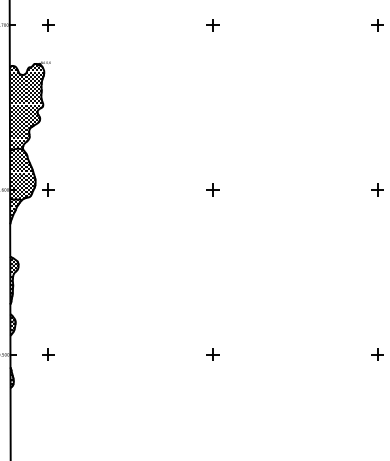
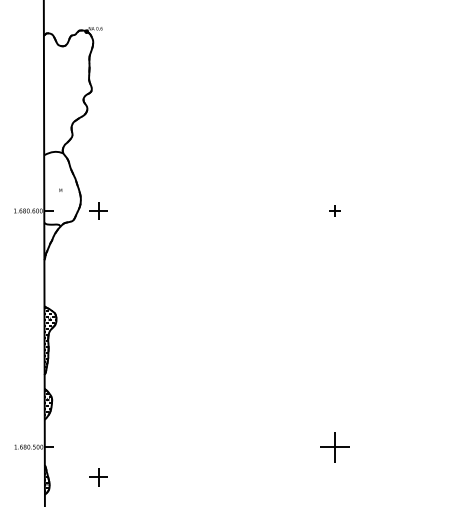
hatch: (26, 142) -> (67, 142), removed
part: (212, 189) -> (334, 210), size x0.6
part: (48, 354) -> (99, 476), moved
part: (212, 354) -> (334, 446), size x1.6

